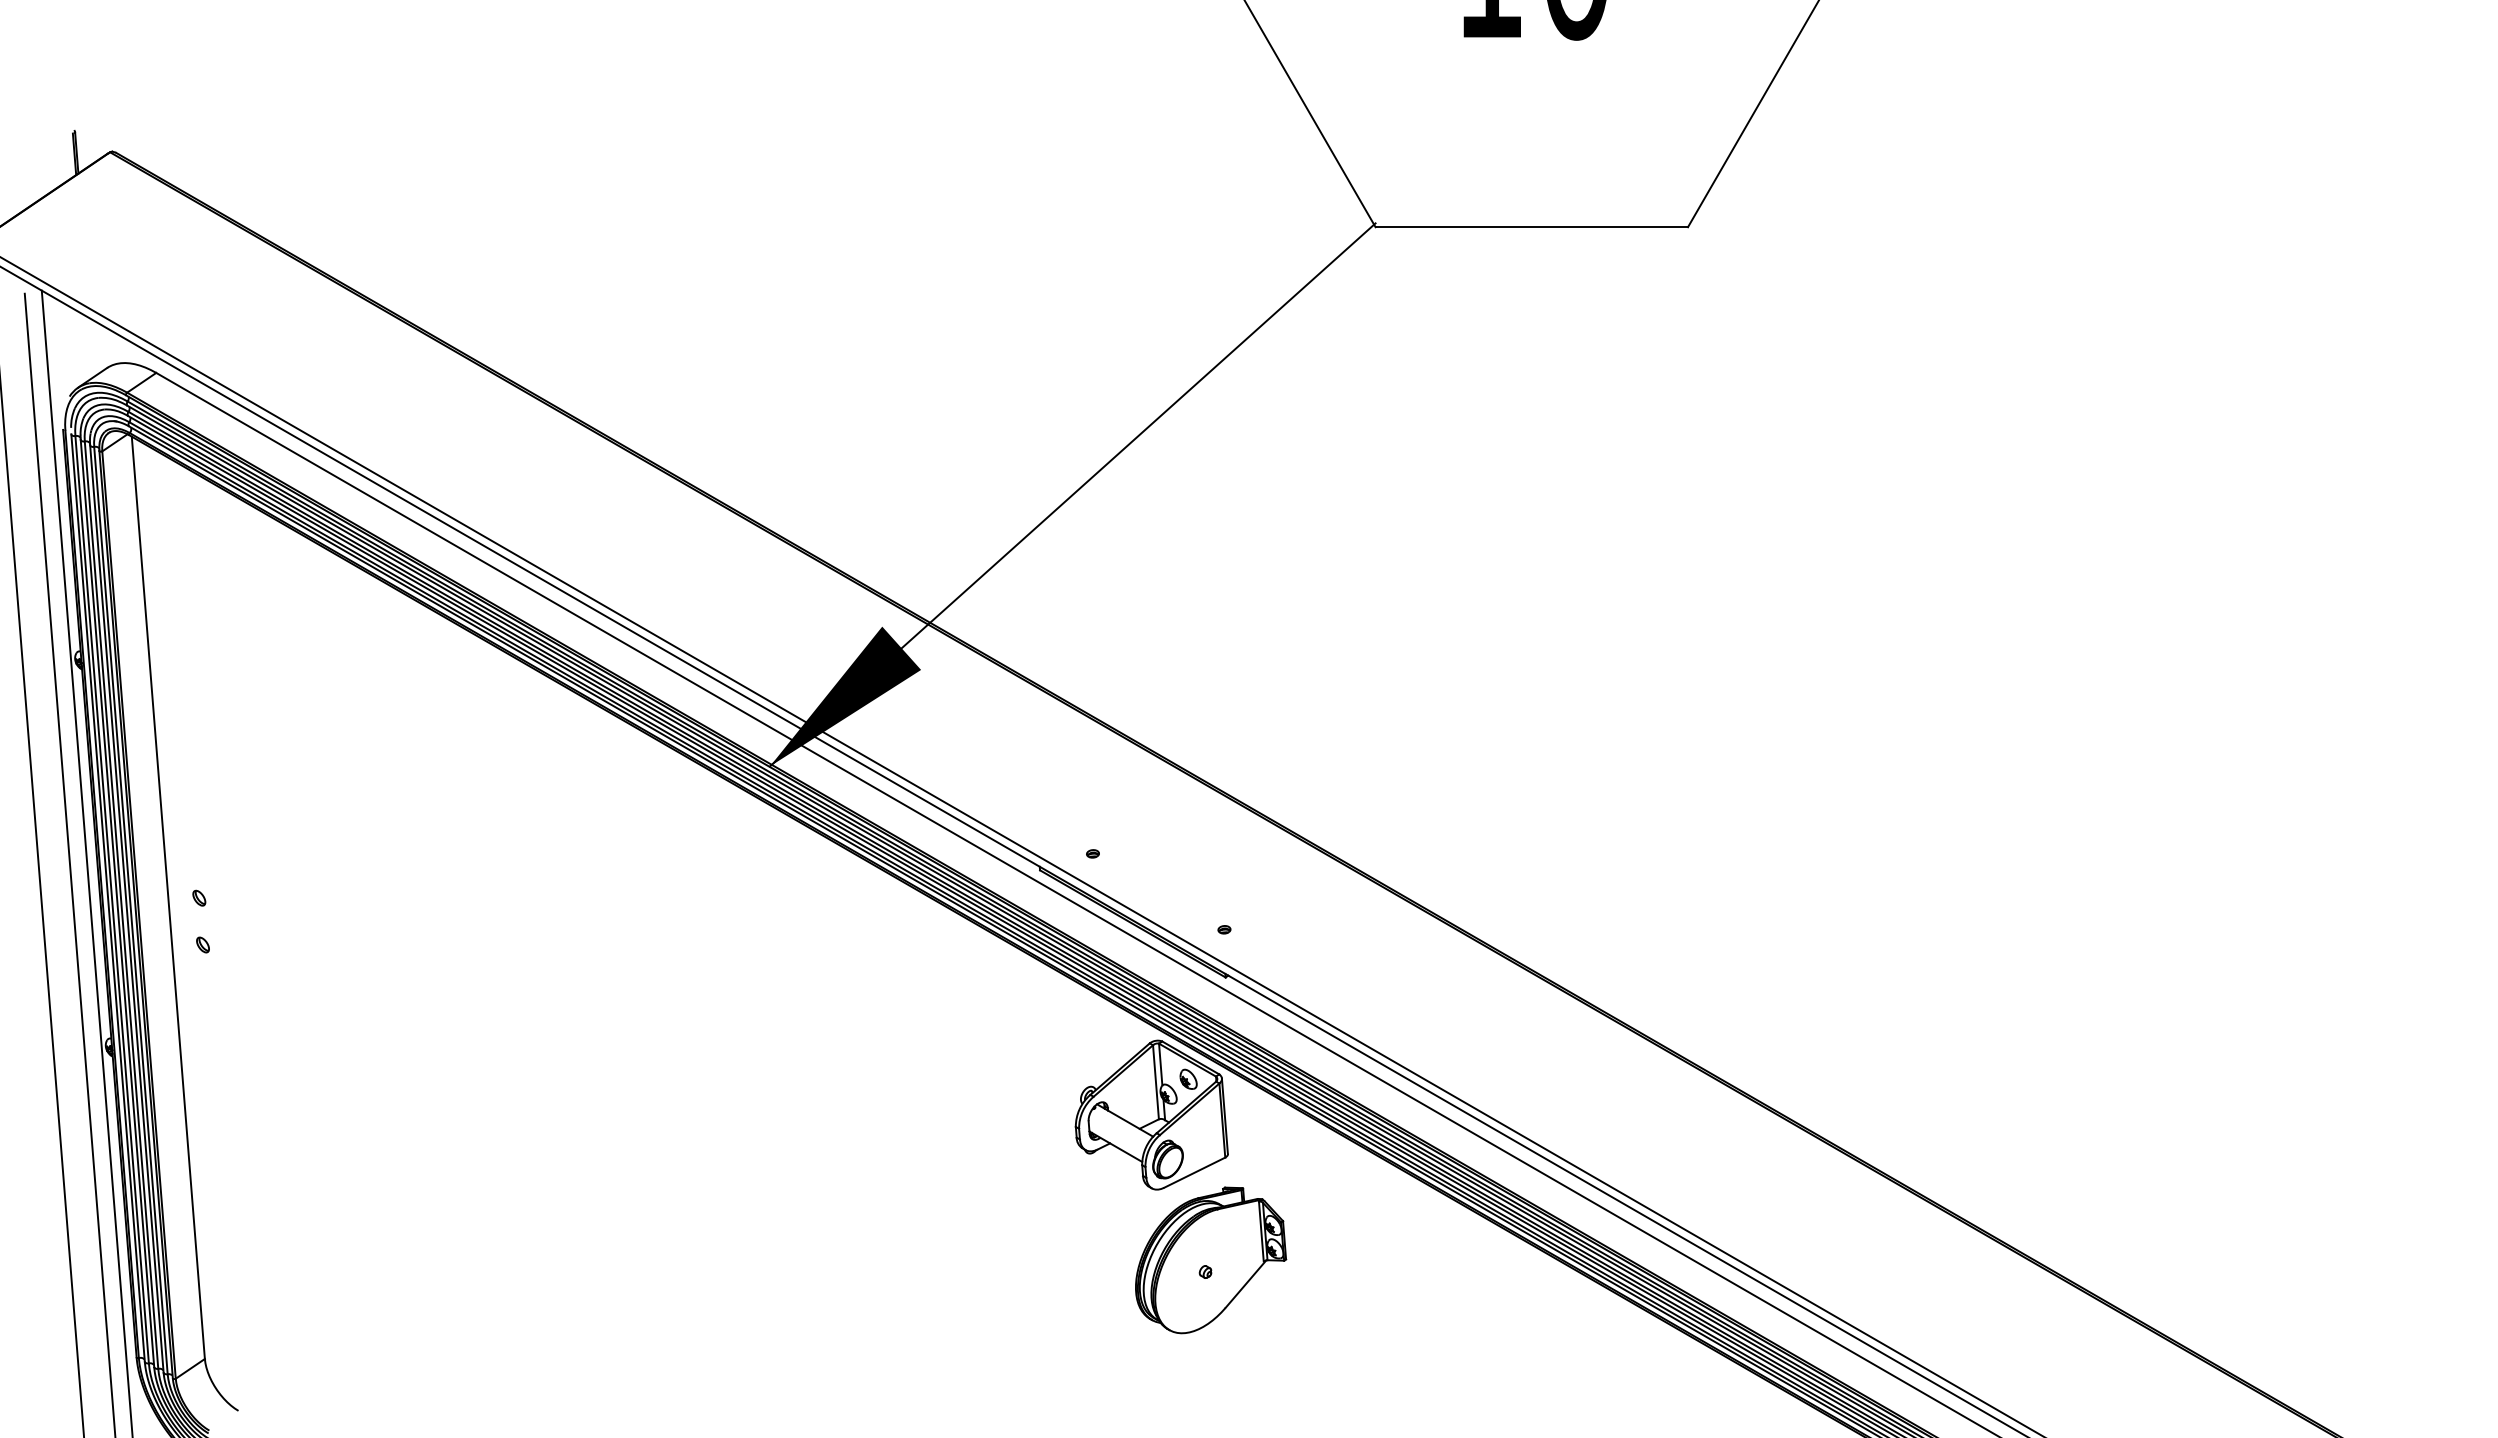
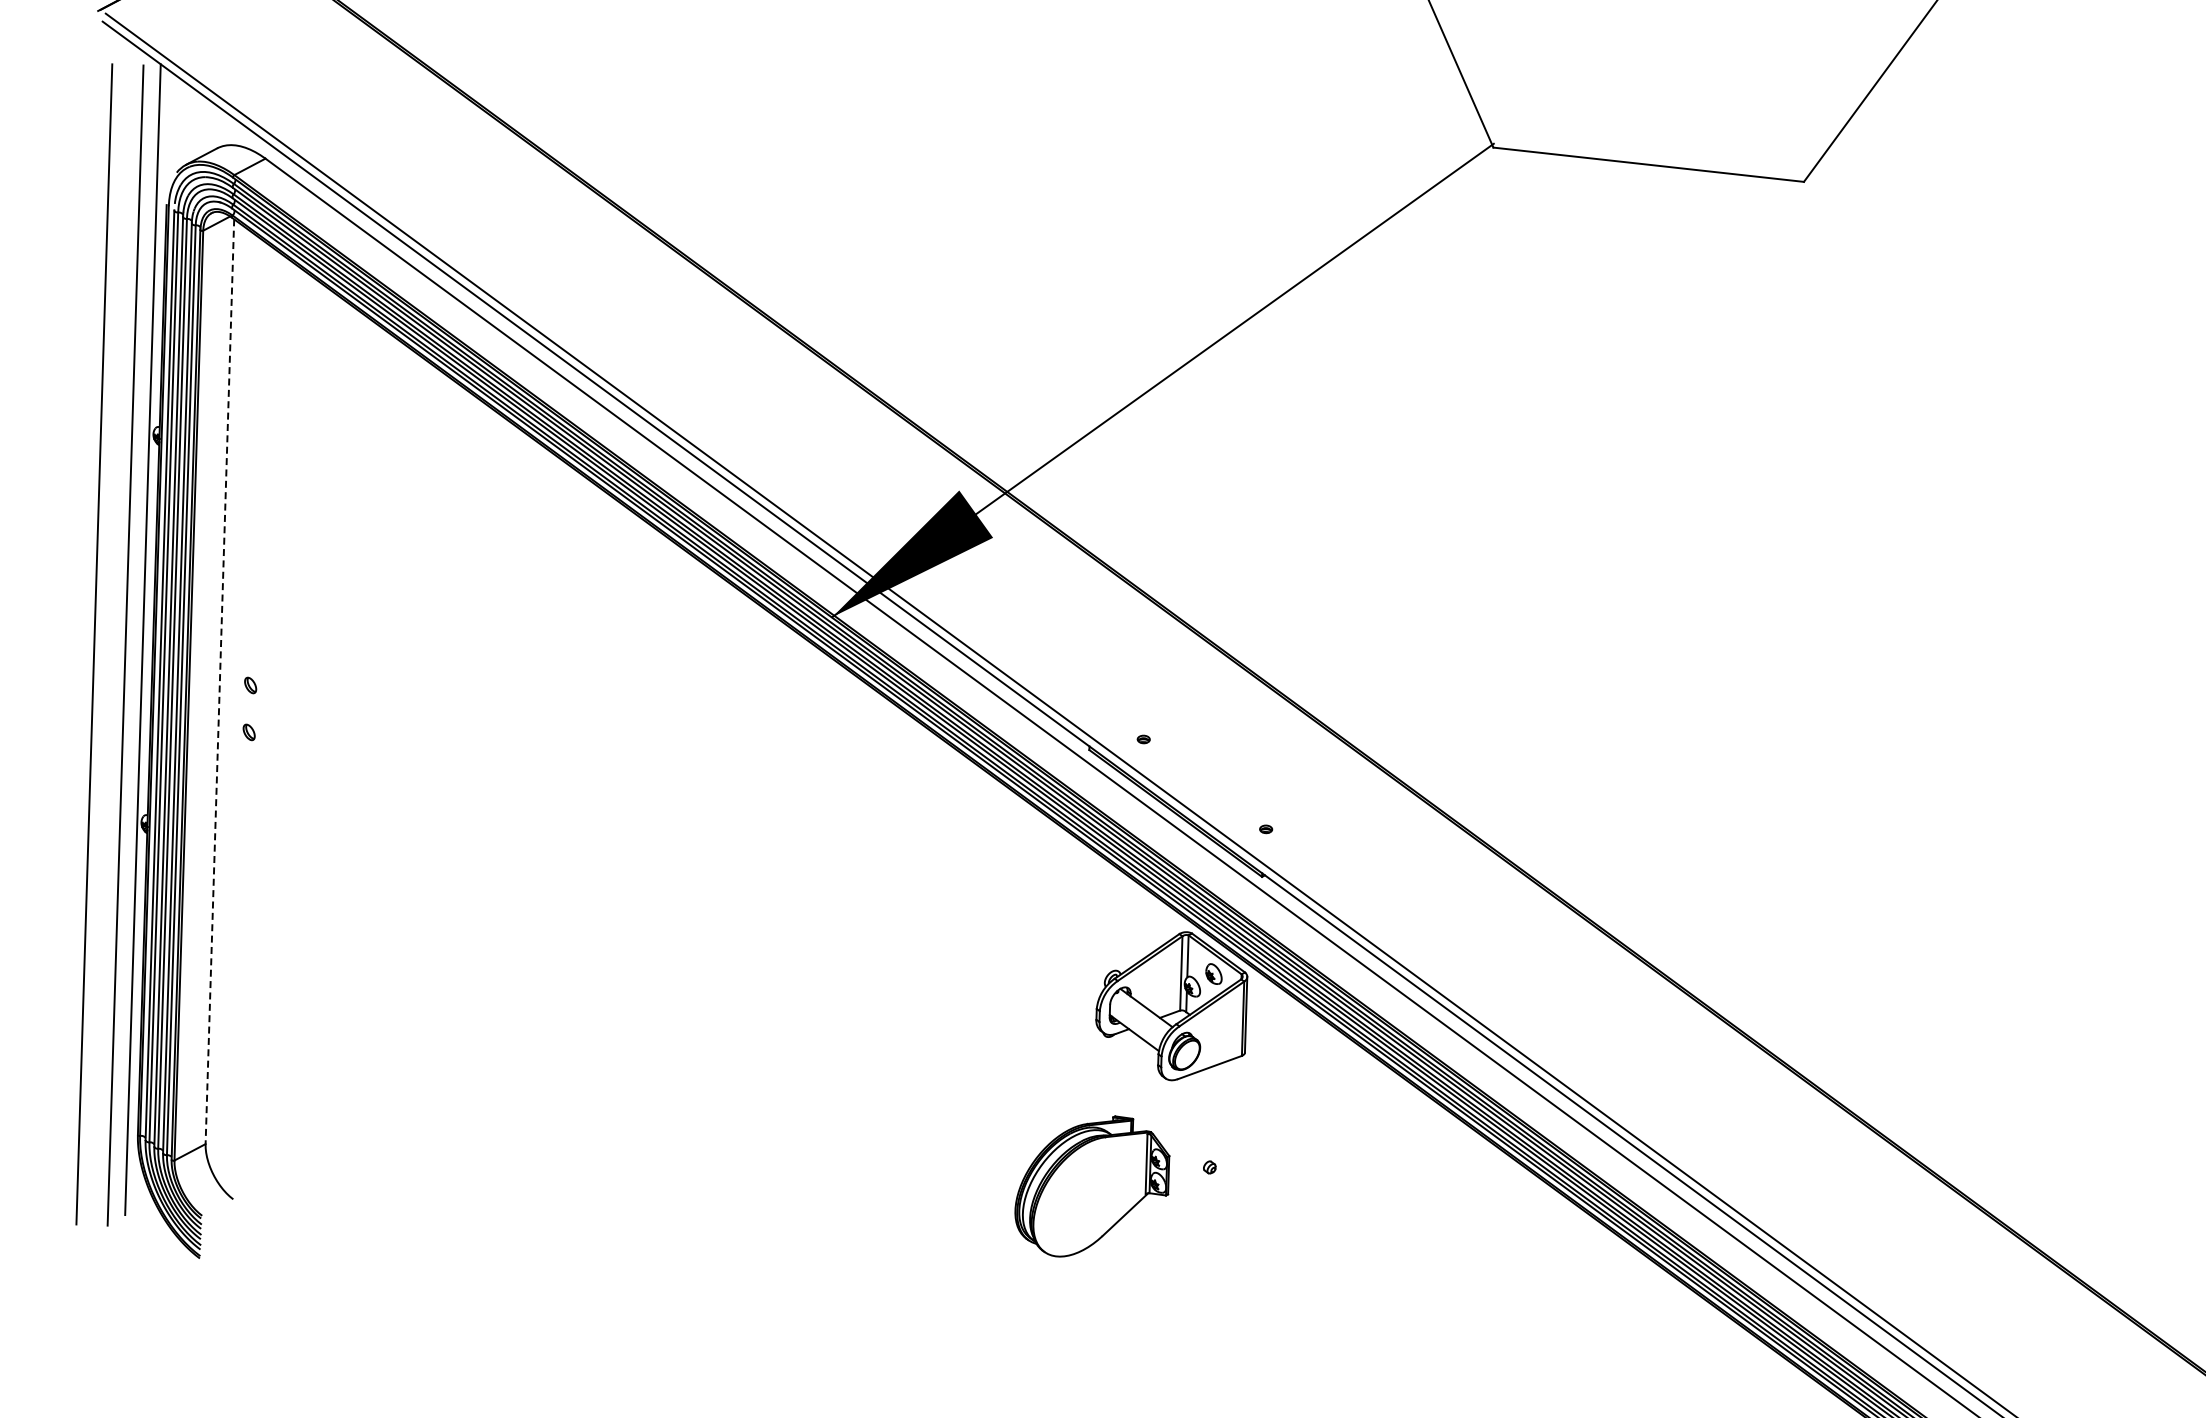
line: (168, 897) -> (220, 681), solid -> dashed
part: (1211, 1260) -> (1093, 1187), moved

